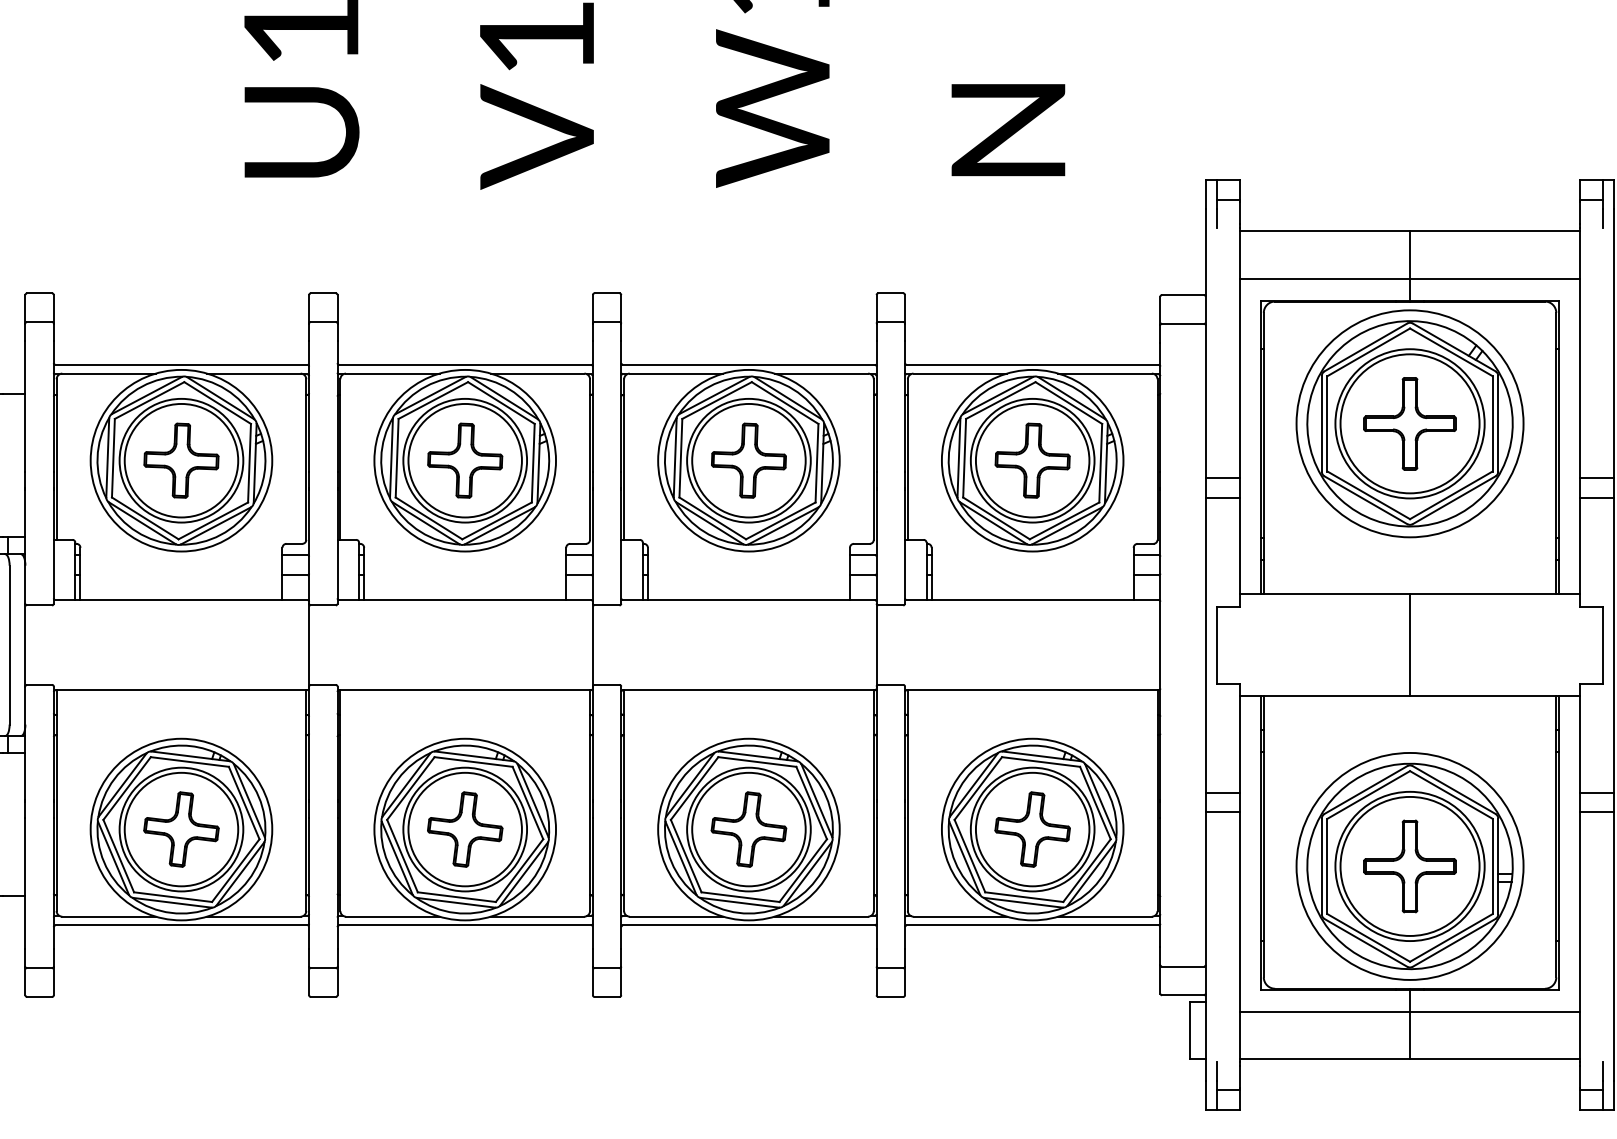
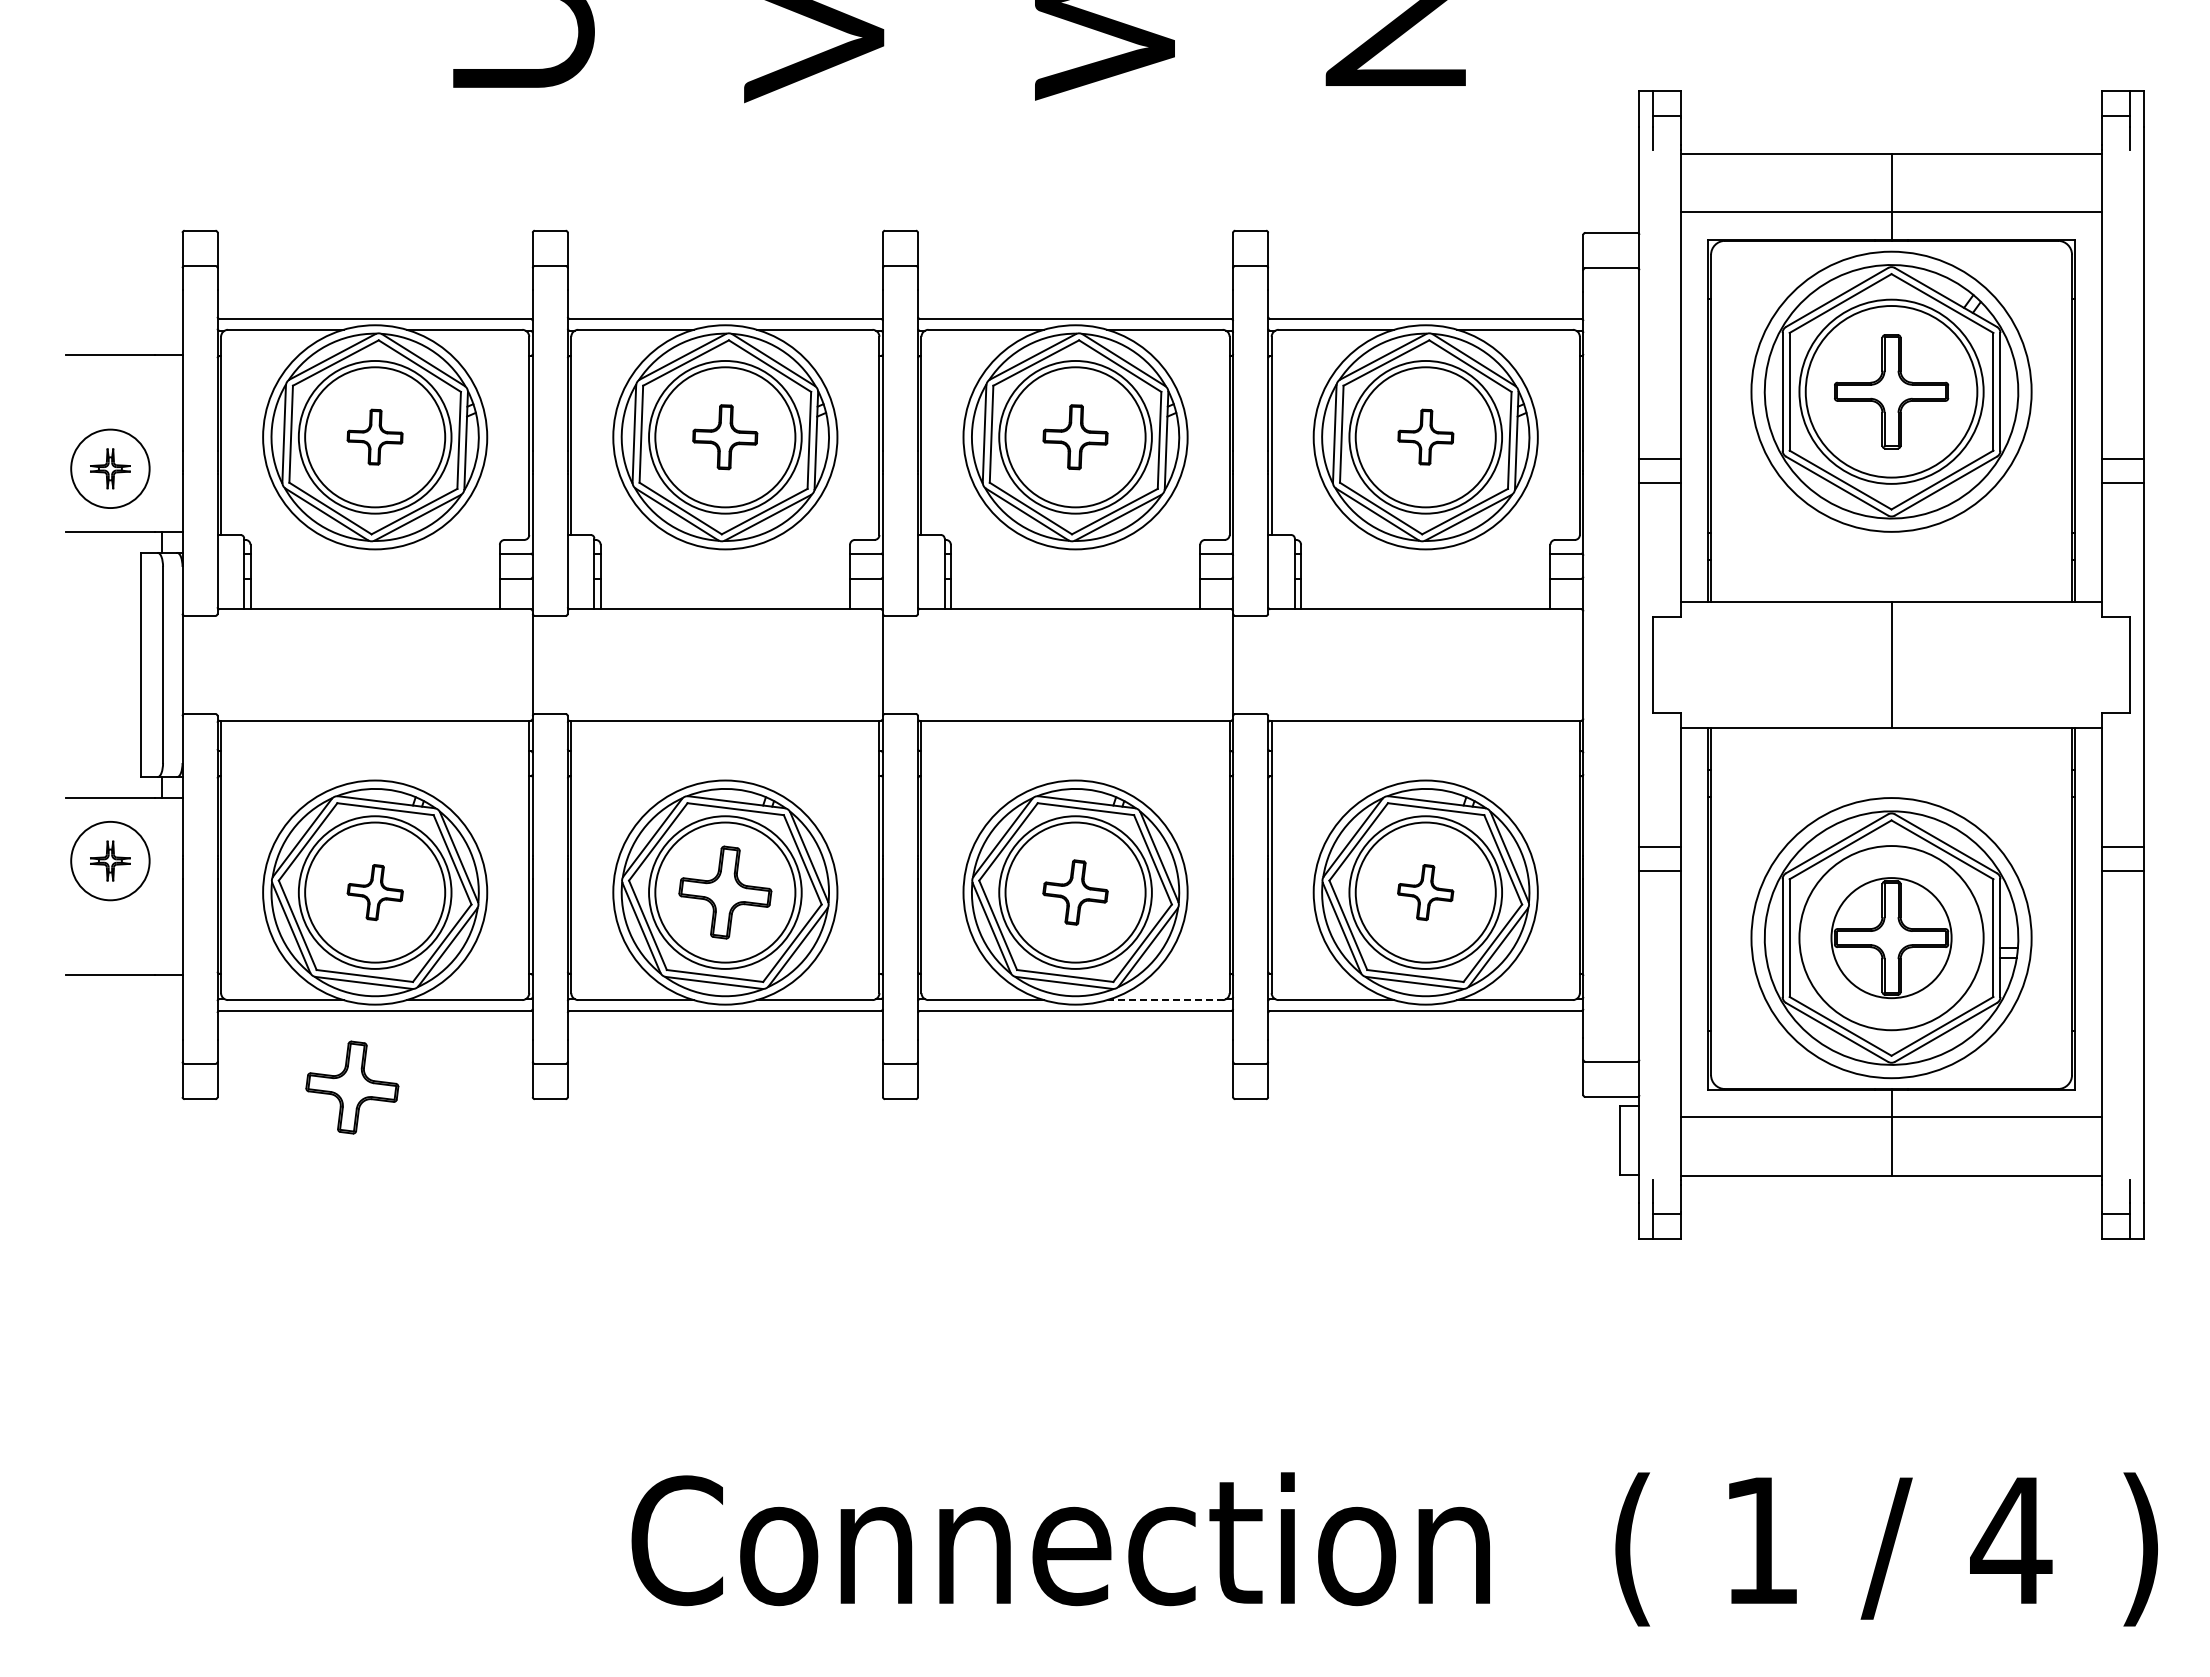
part: (180, 460) -> (374, 436), size x0.6
part: (464, 460) -> (724, 436), size x0.7
part: (748, 460) -> (1075, 436), size x0.7
part: (1032, 460) -> (1425, 436), size x0.6
part: (181, 829) -> (375, 892), size x0.6
part: (748, 829) -> (1075, 892), size x0.7
part: (1032, 829) -> (1425, 892), size x0.6
circle: (1410, 865) -> (1891, 937), size x0.7
line: (820, 917) -> (1164, 1000), solid -> dashed
part: (163, 987) -> (352, 1087), added

